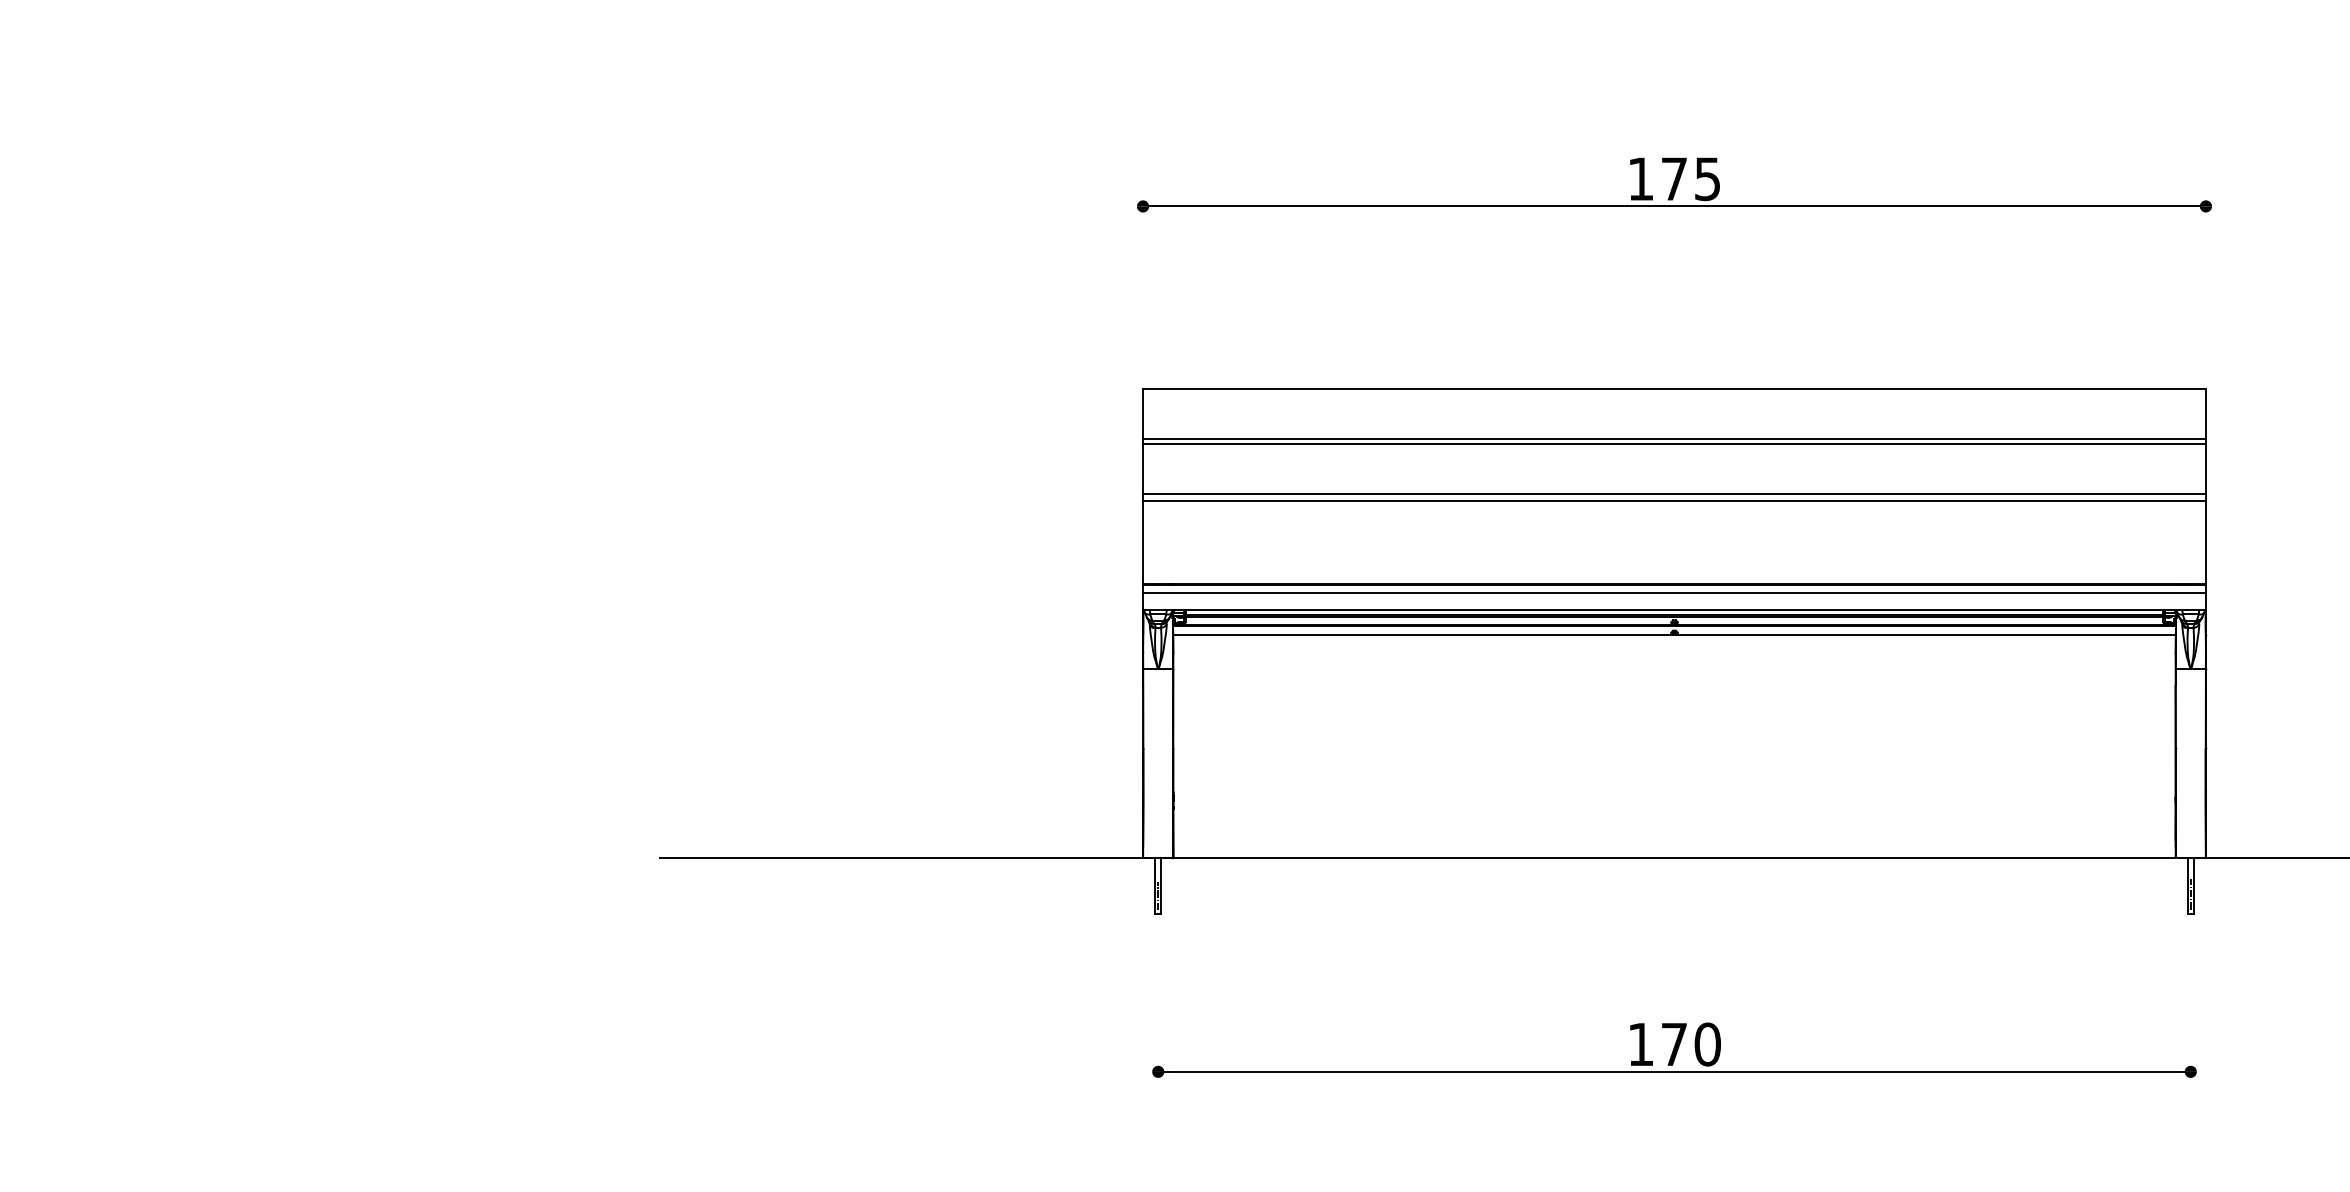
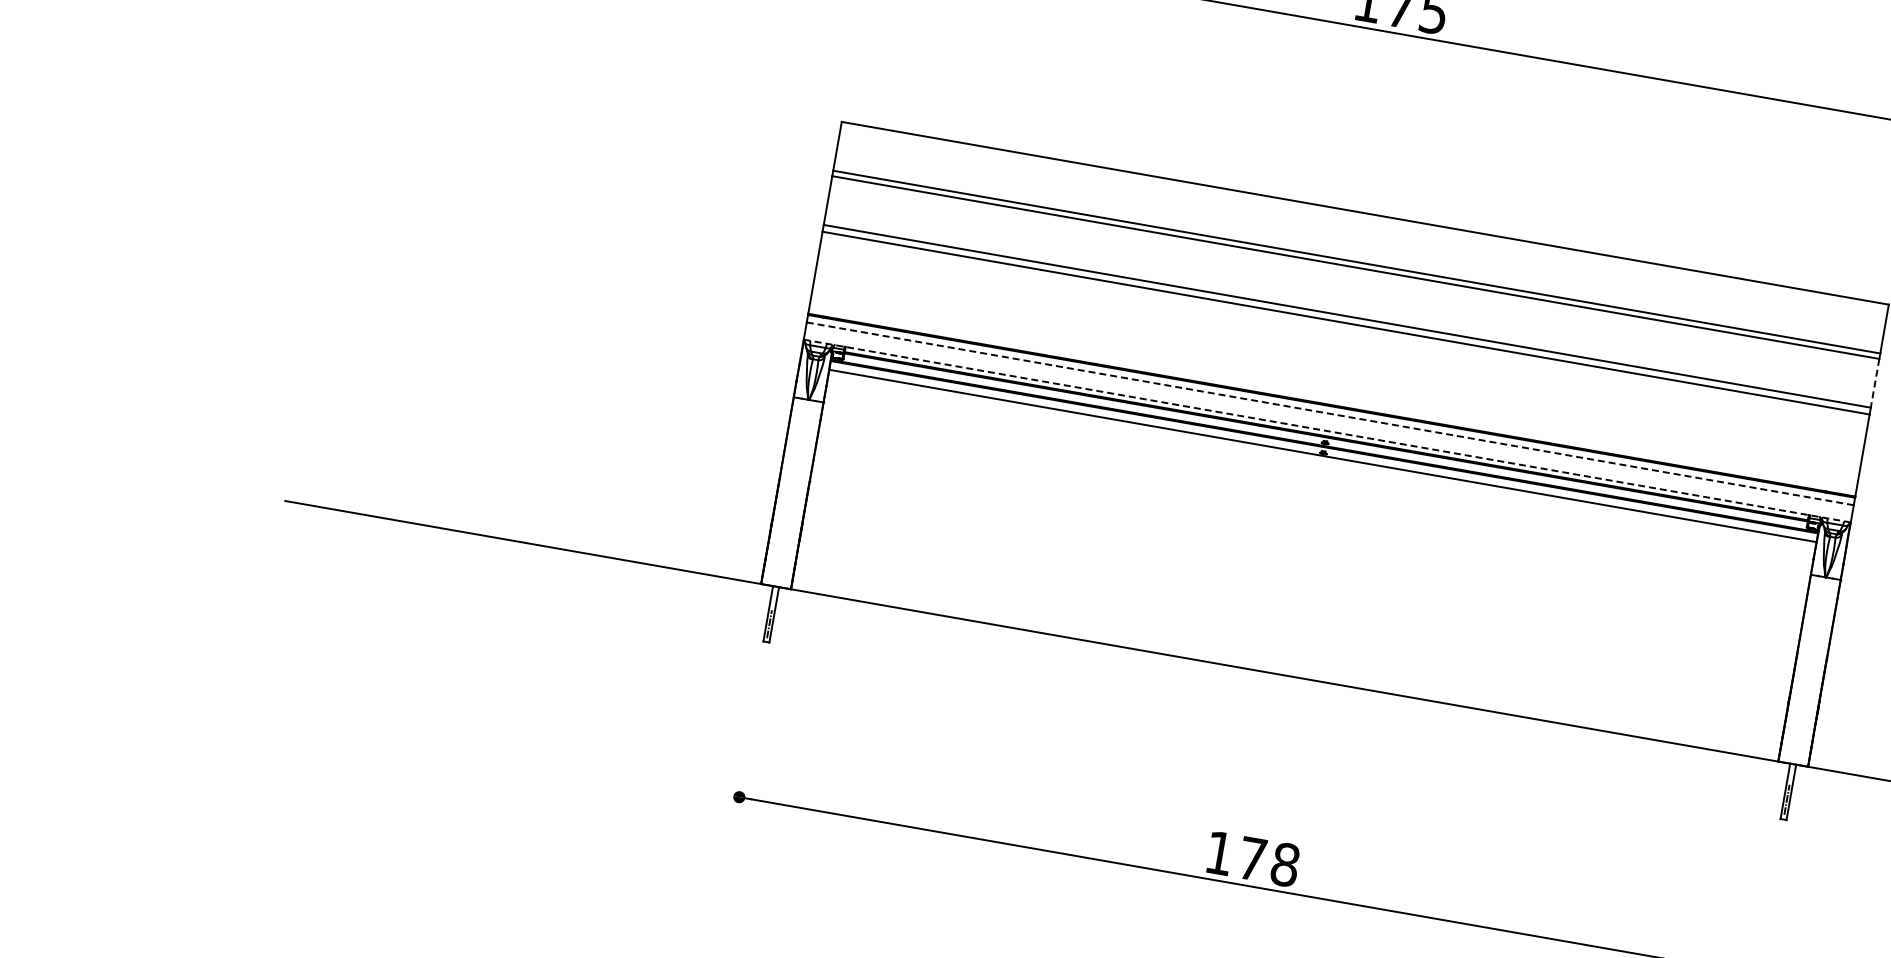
line: (2205, 468) -> (1874, 382), solid -> dashed
line: (1675, 592) -> (1331, 413), solid -> dashed
line: (1675, 610) -> (1328, 431), solid -> dashed
text: (1707, 1044) -> (1285, 864), 170 -> 178

